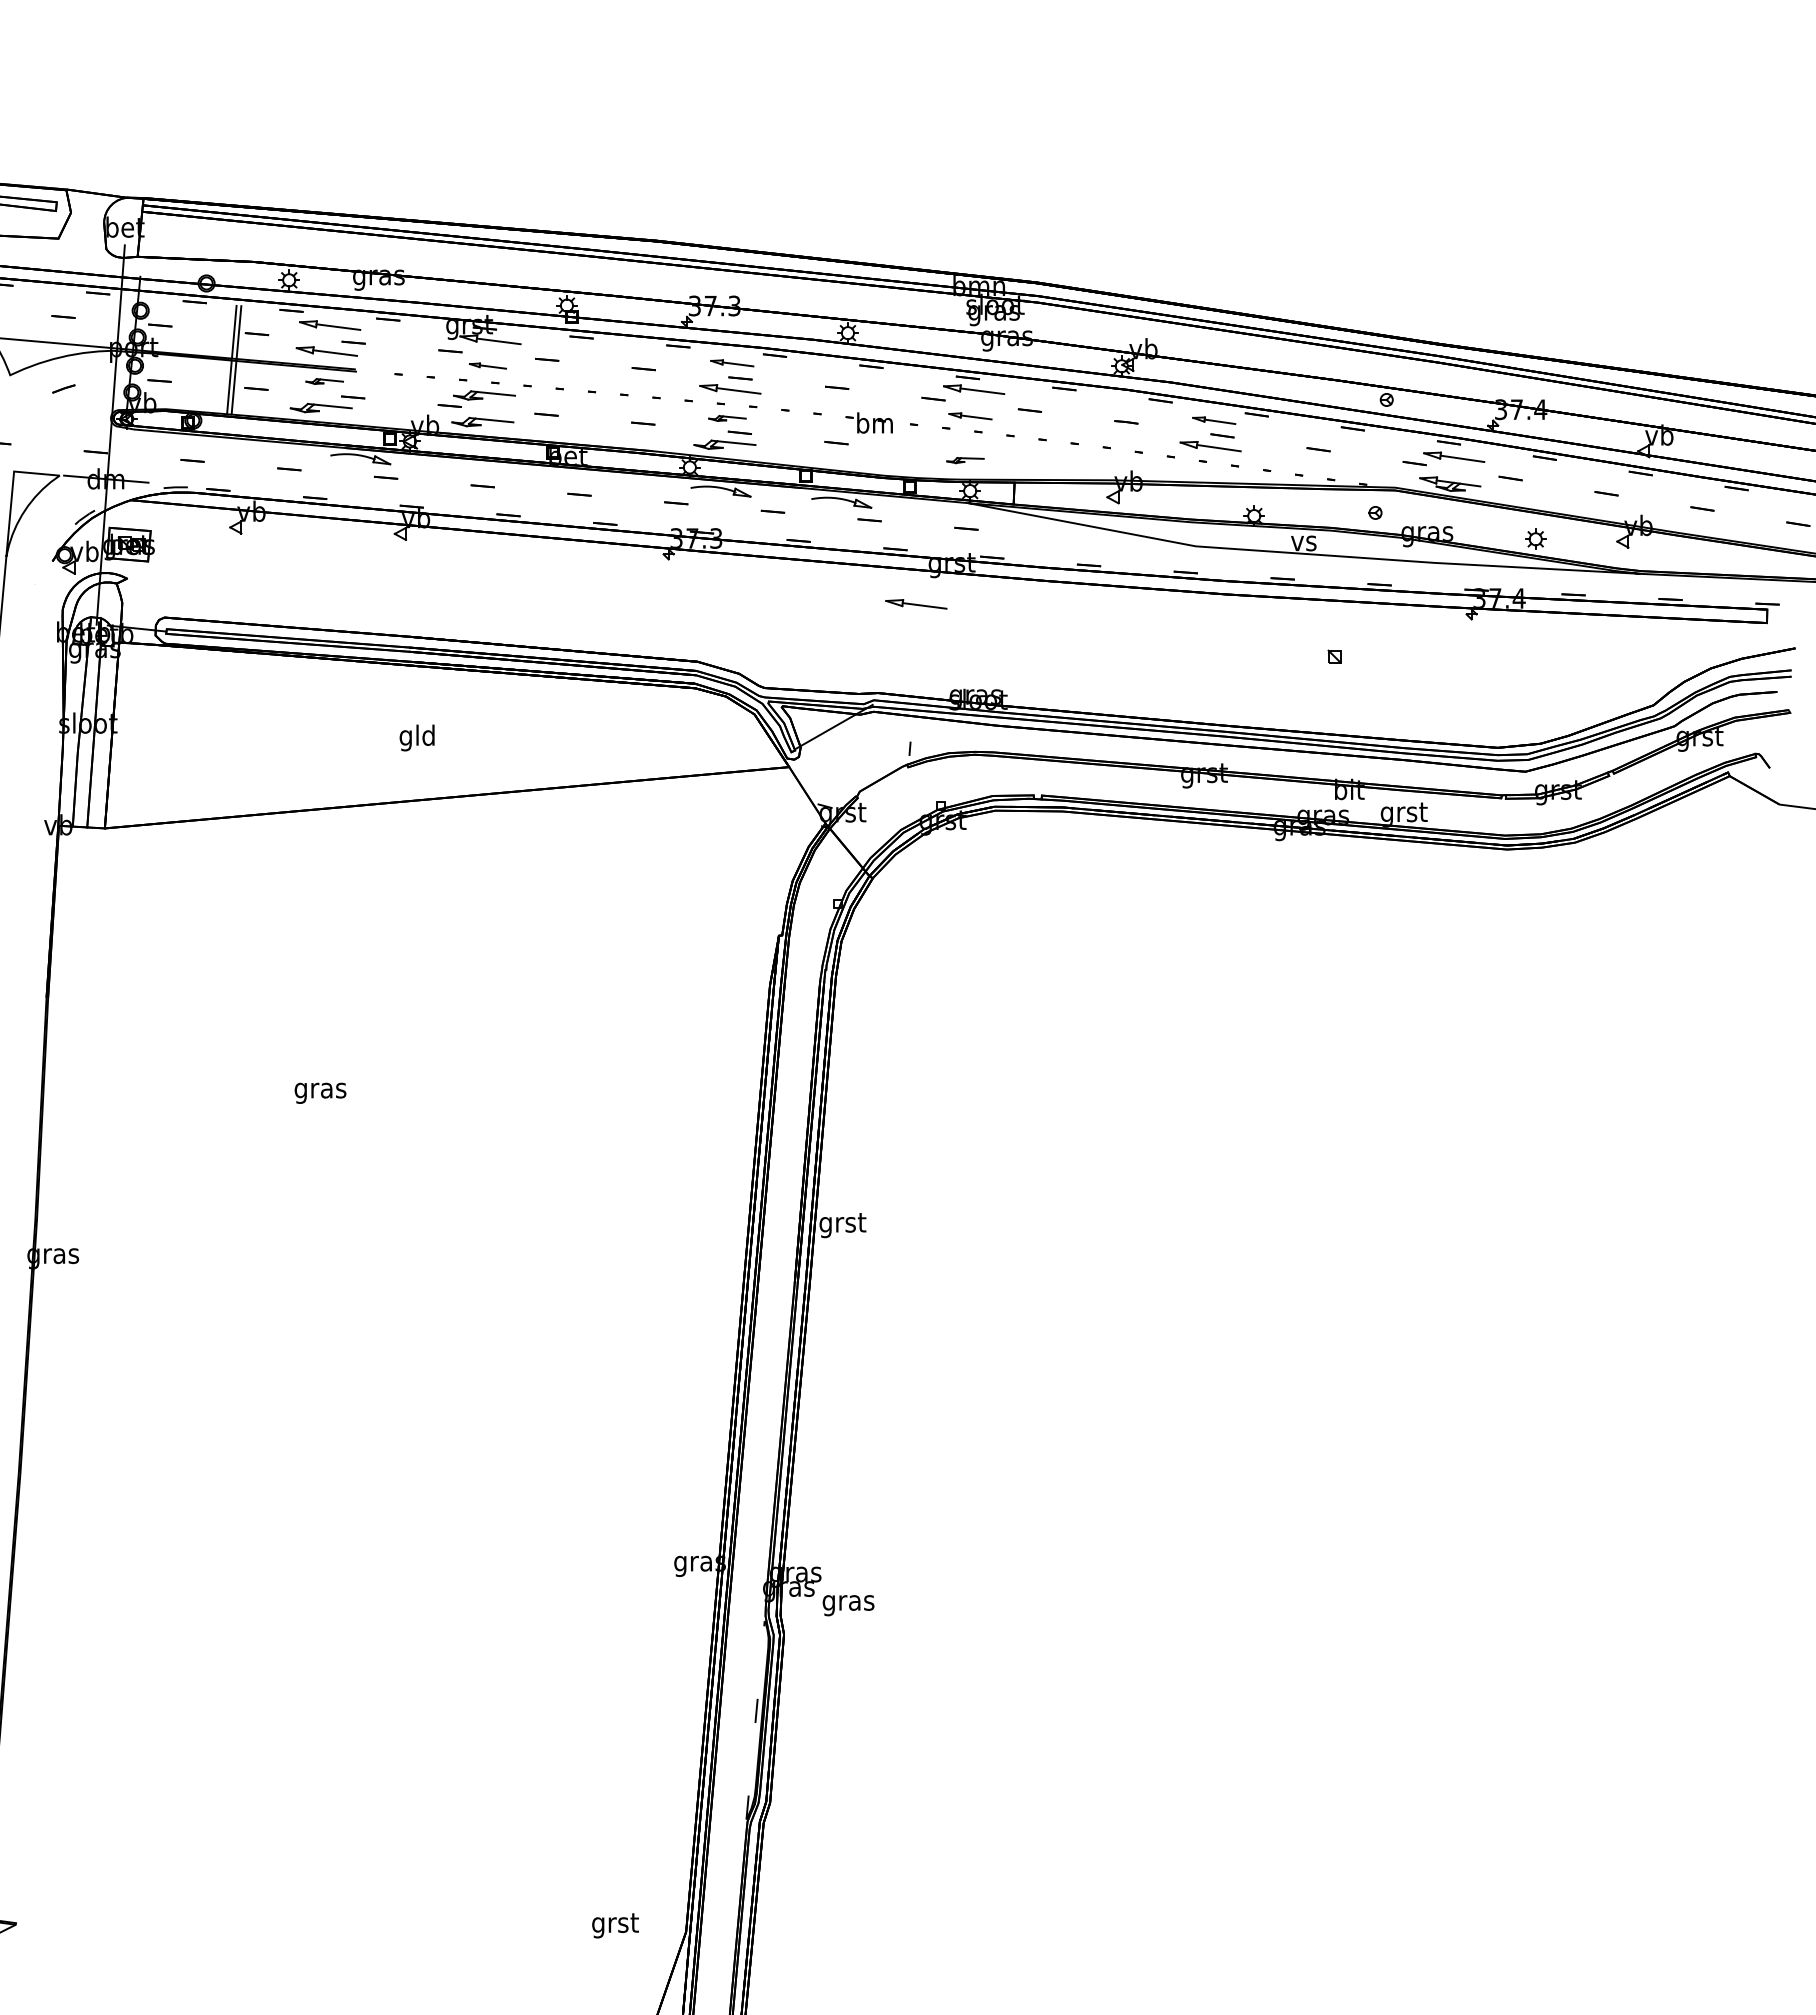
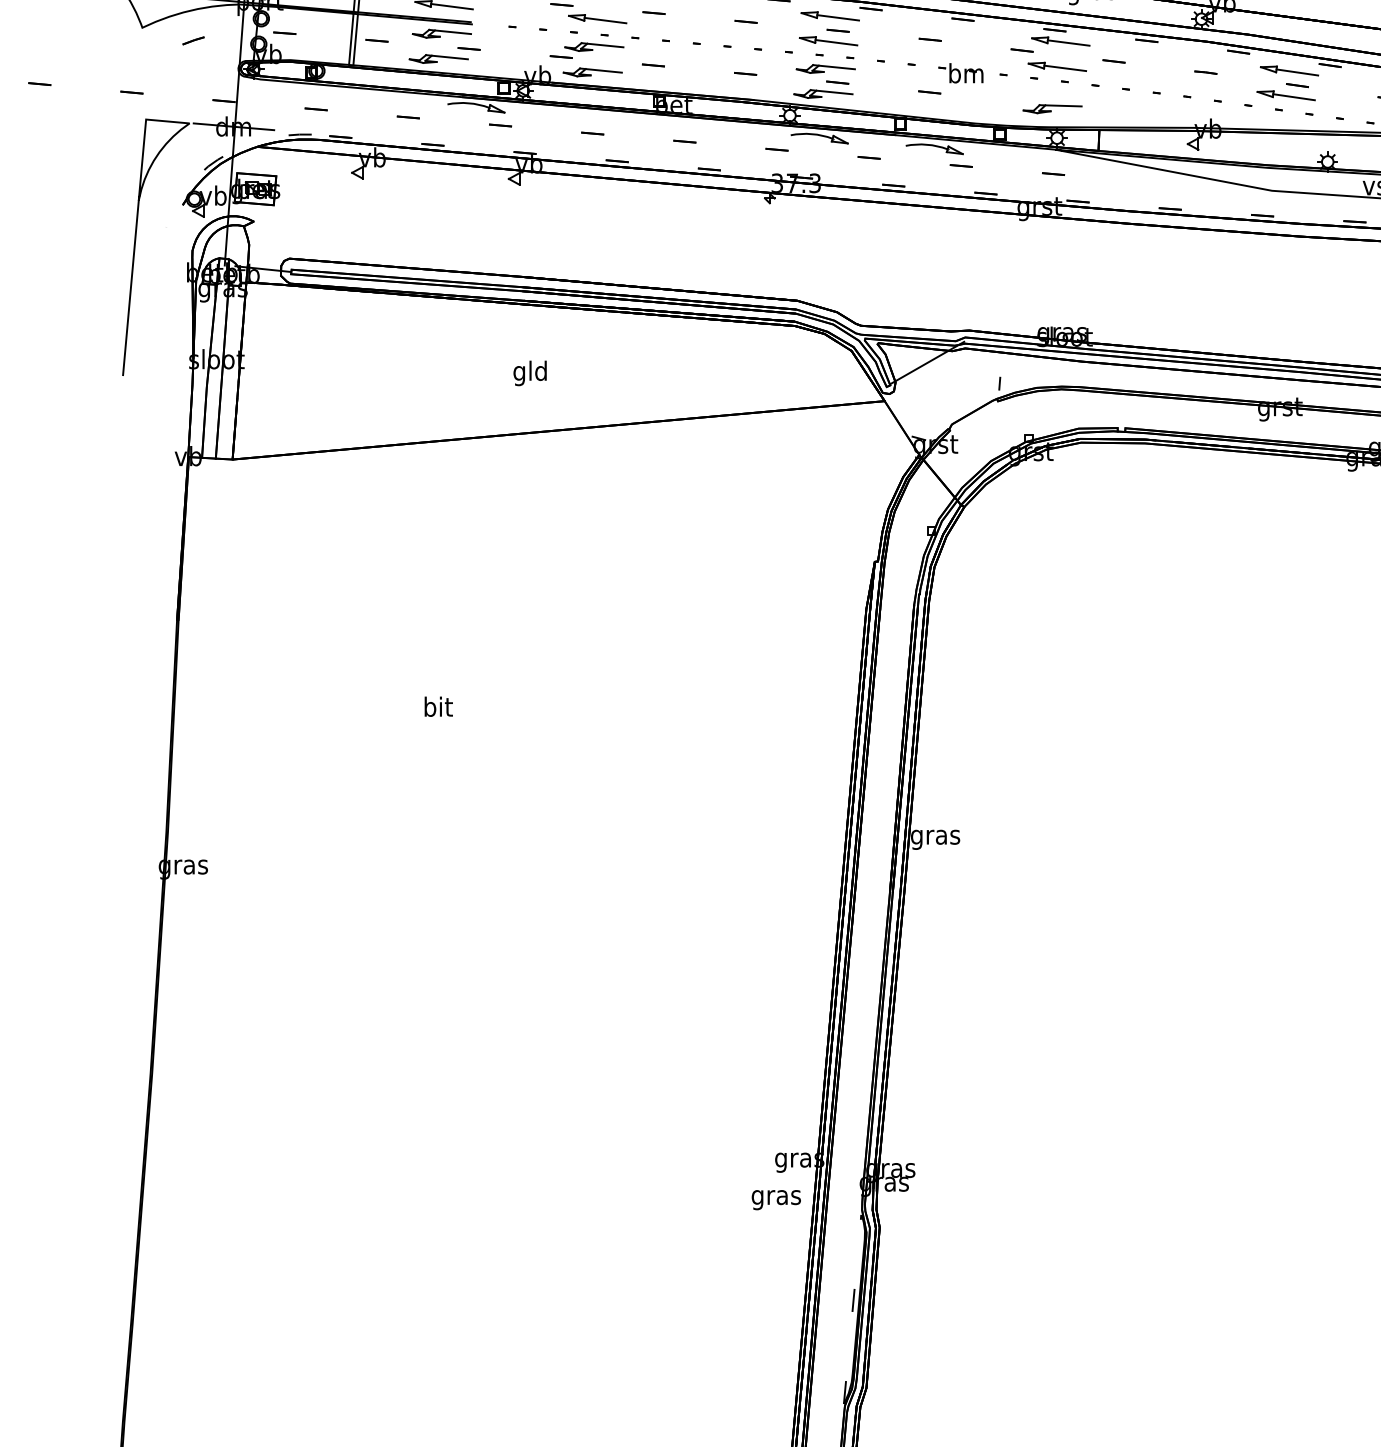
part: (732, 363) -> (830, 16), size x1.43
part: (487, 365) -> (597, 18), size x1.67
part: (324, 381) -> (441, 33), size x1.67
part: (970, 416) -> (1057, 67), size x1.43
part: (727, 418) -> (825, 68), size x1.67
part: (1214, 420) -> (1289, 70), size x1.43
part: (965, 460) -> (1052, 109), size x1.67
part: (916, 604) -> (1005, 246), removed
text: (320, 1090) -> (438, 709), gras -> bit
text: (842, 1225) -> (935, 837), grst -> gras
text: (848, 1605) -> (776, 1199), moved

